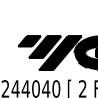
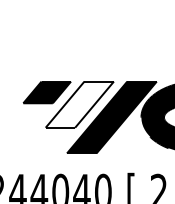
fill: (44, 47) -> (78, 105), removed

